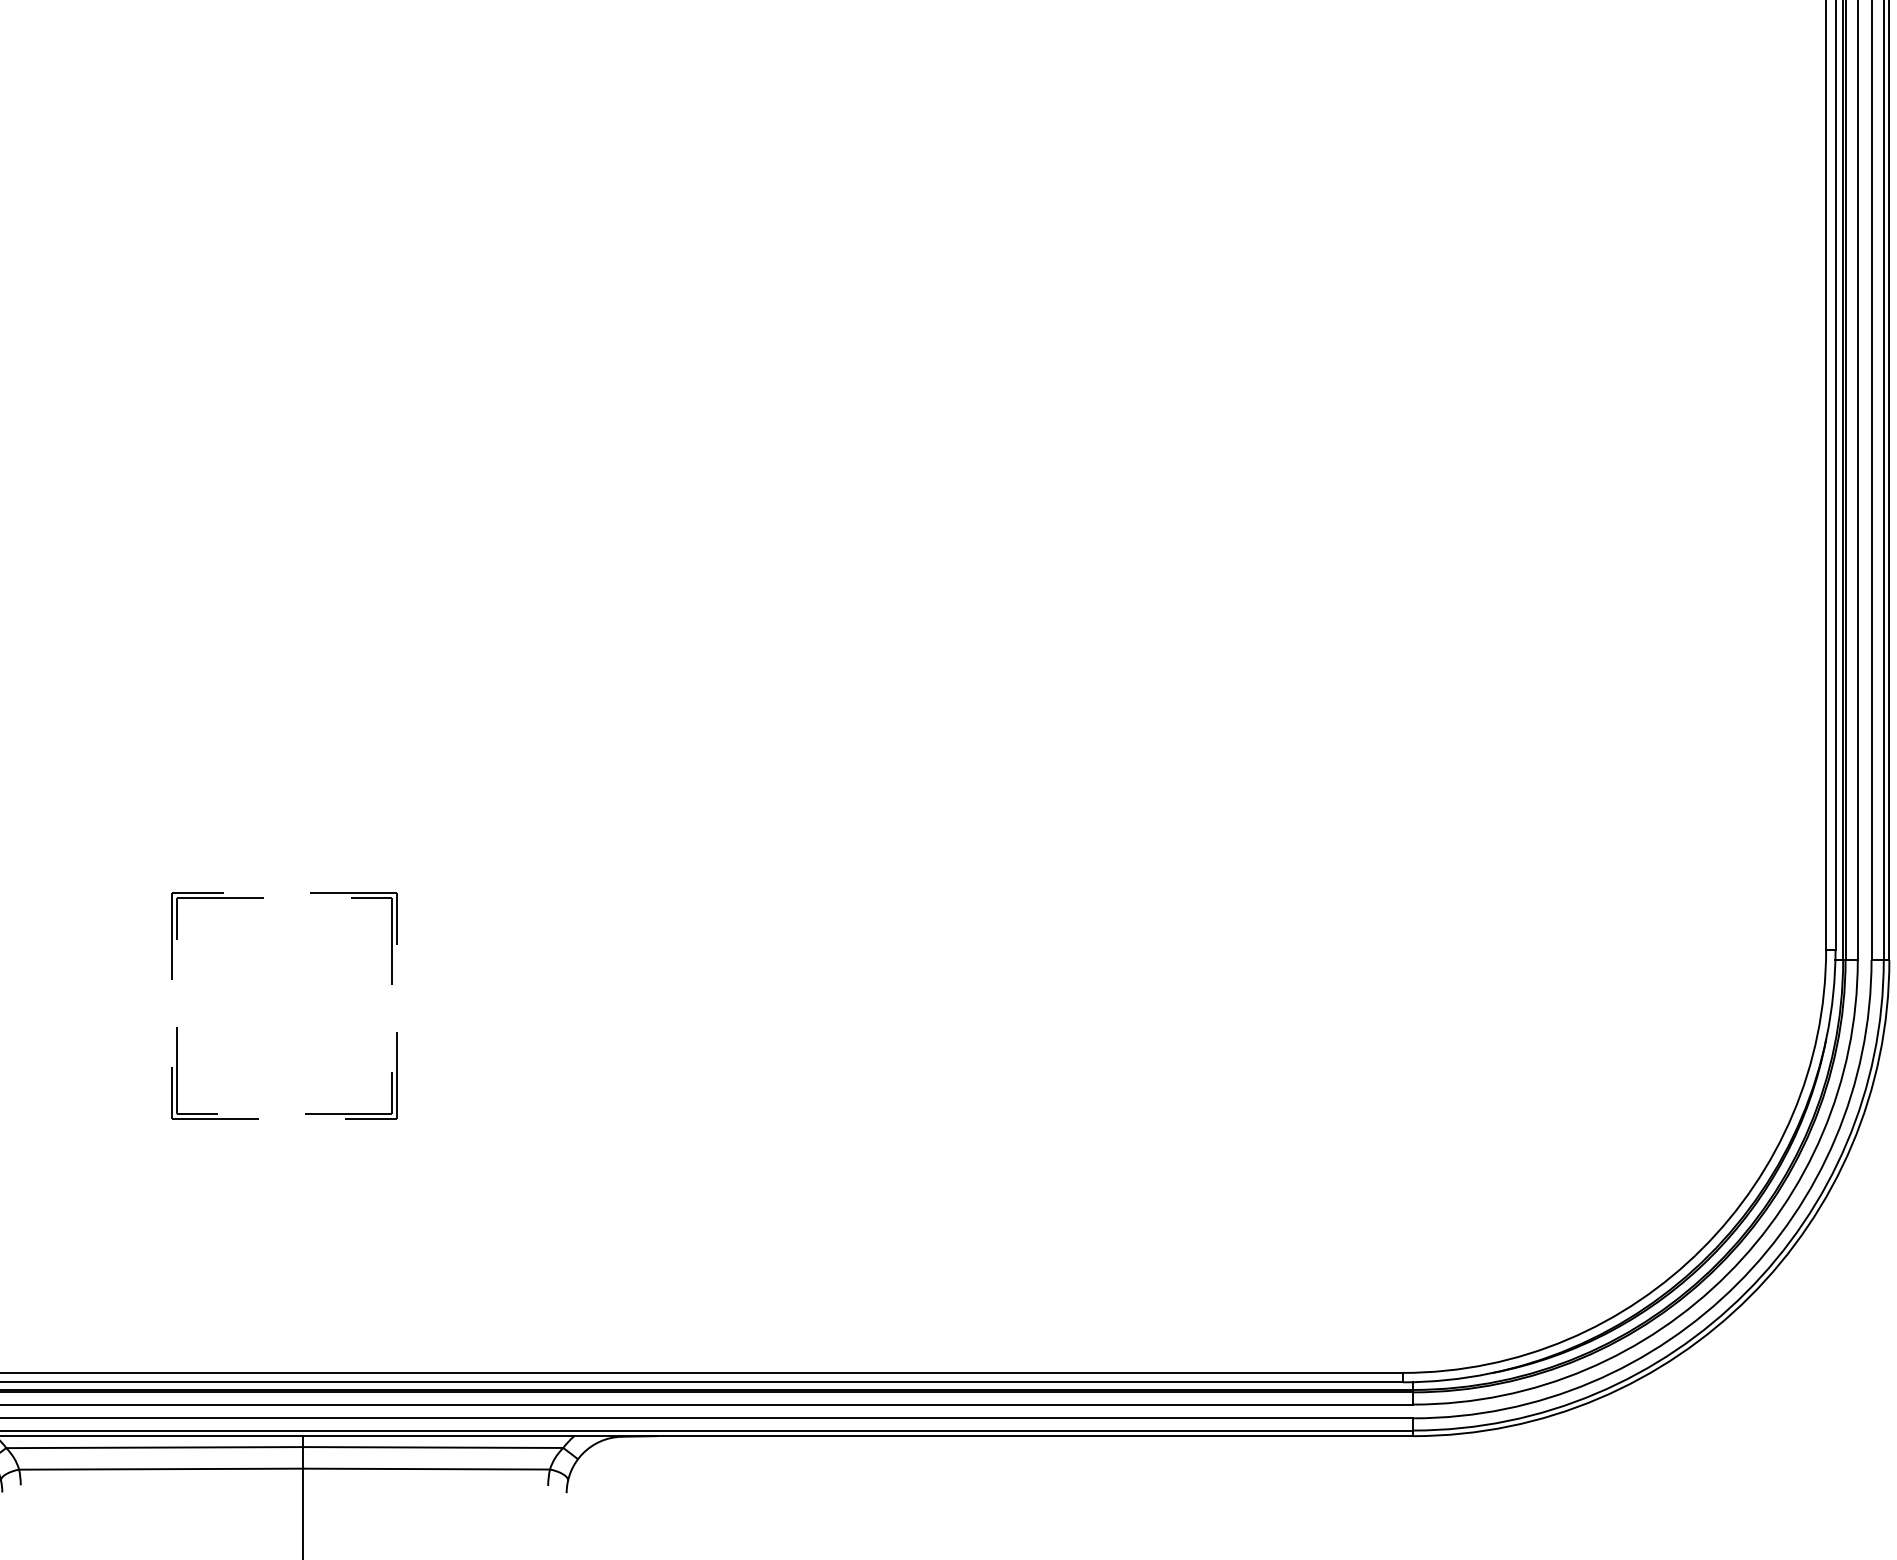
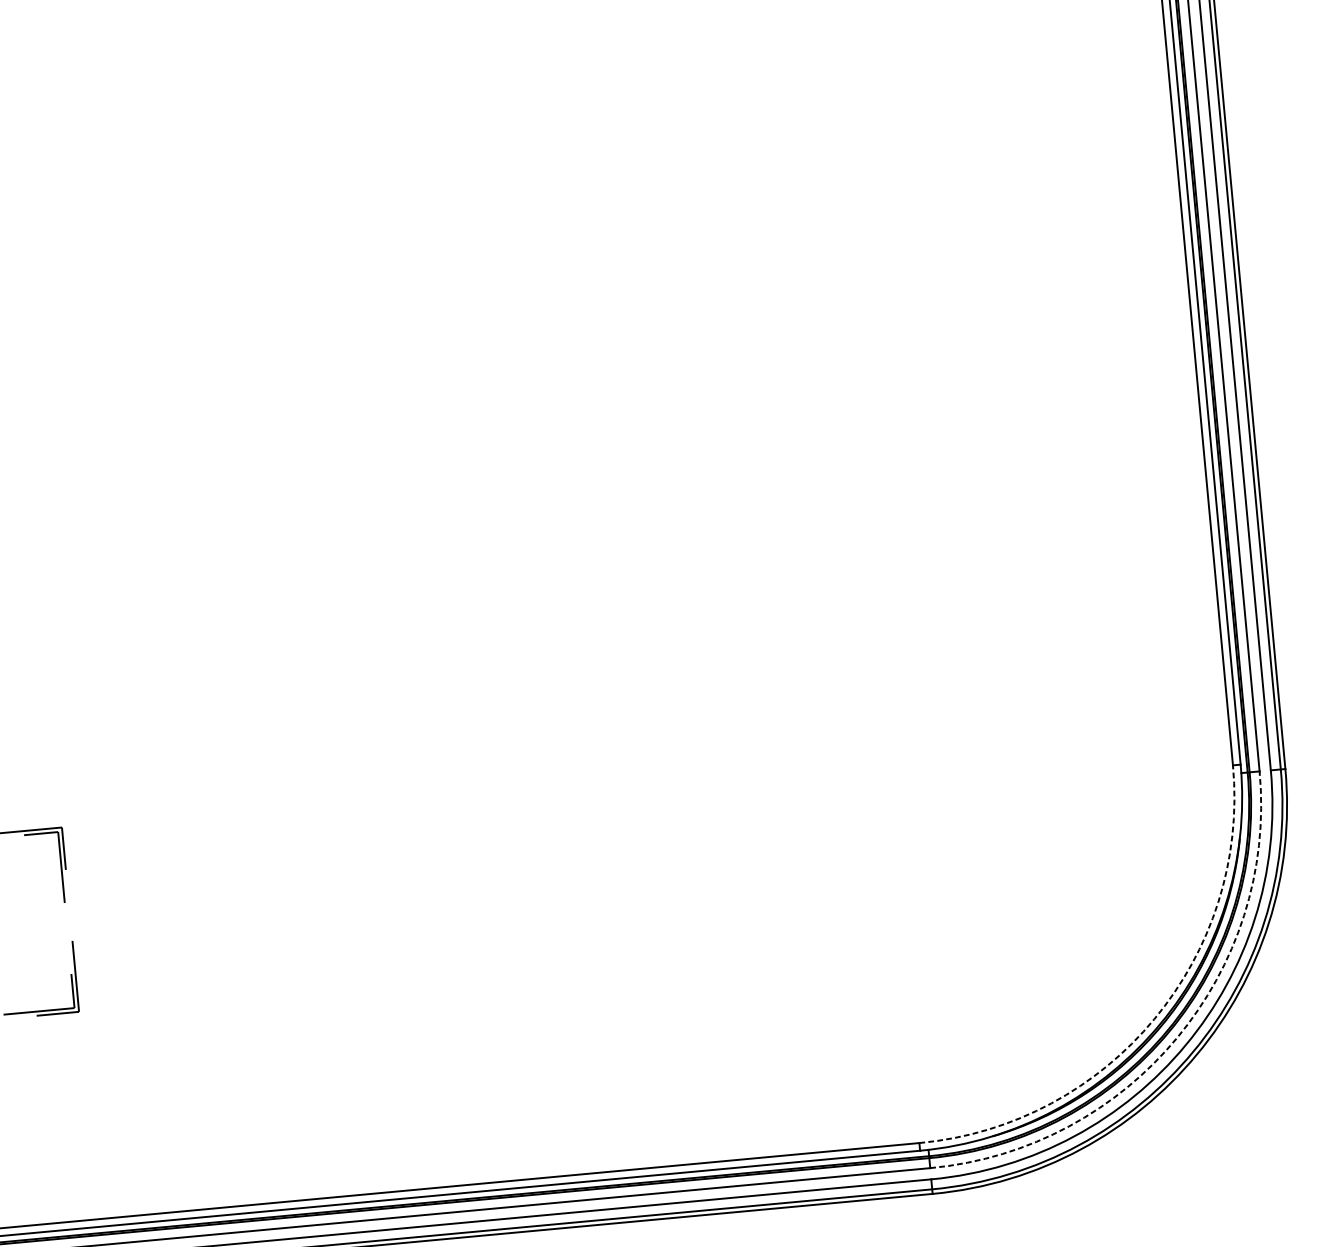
arc: (1702, 1248) -> (1154, 1018), solid -> dashed
arc: (1727, 1274) -> (1177, 1038), solid -> dashed

